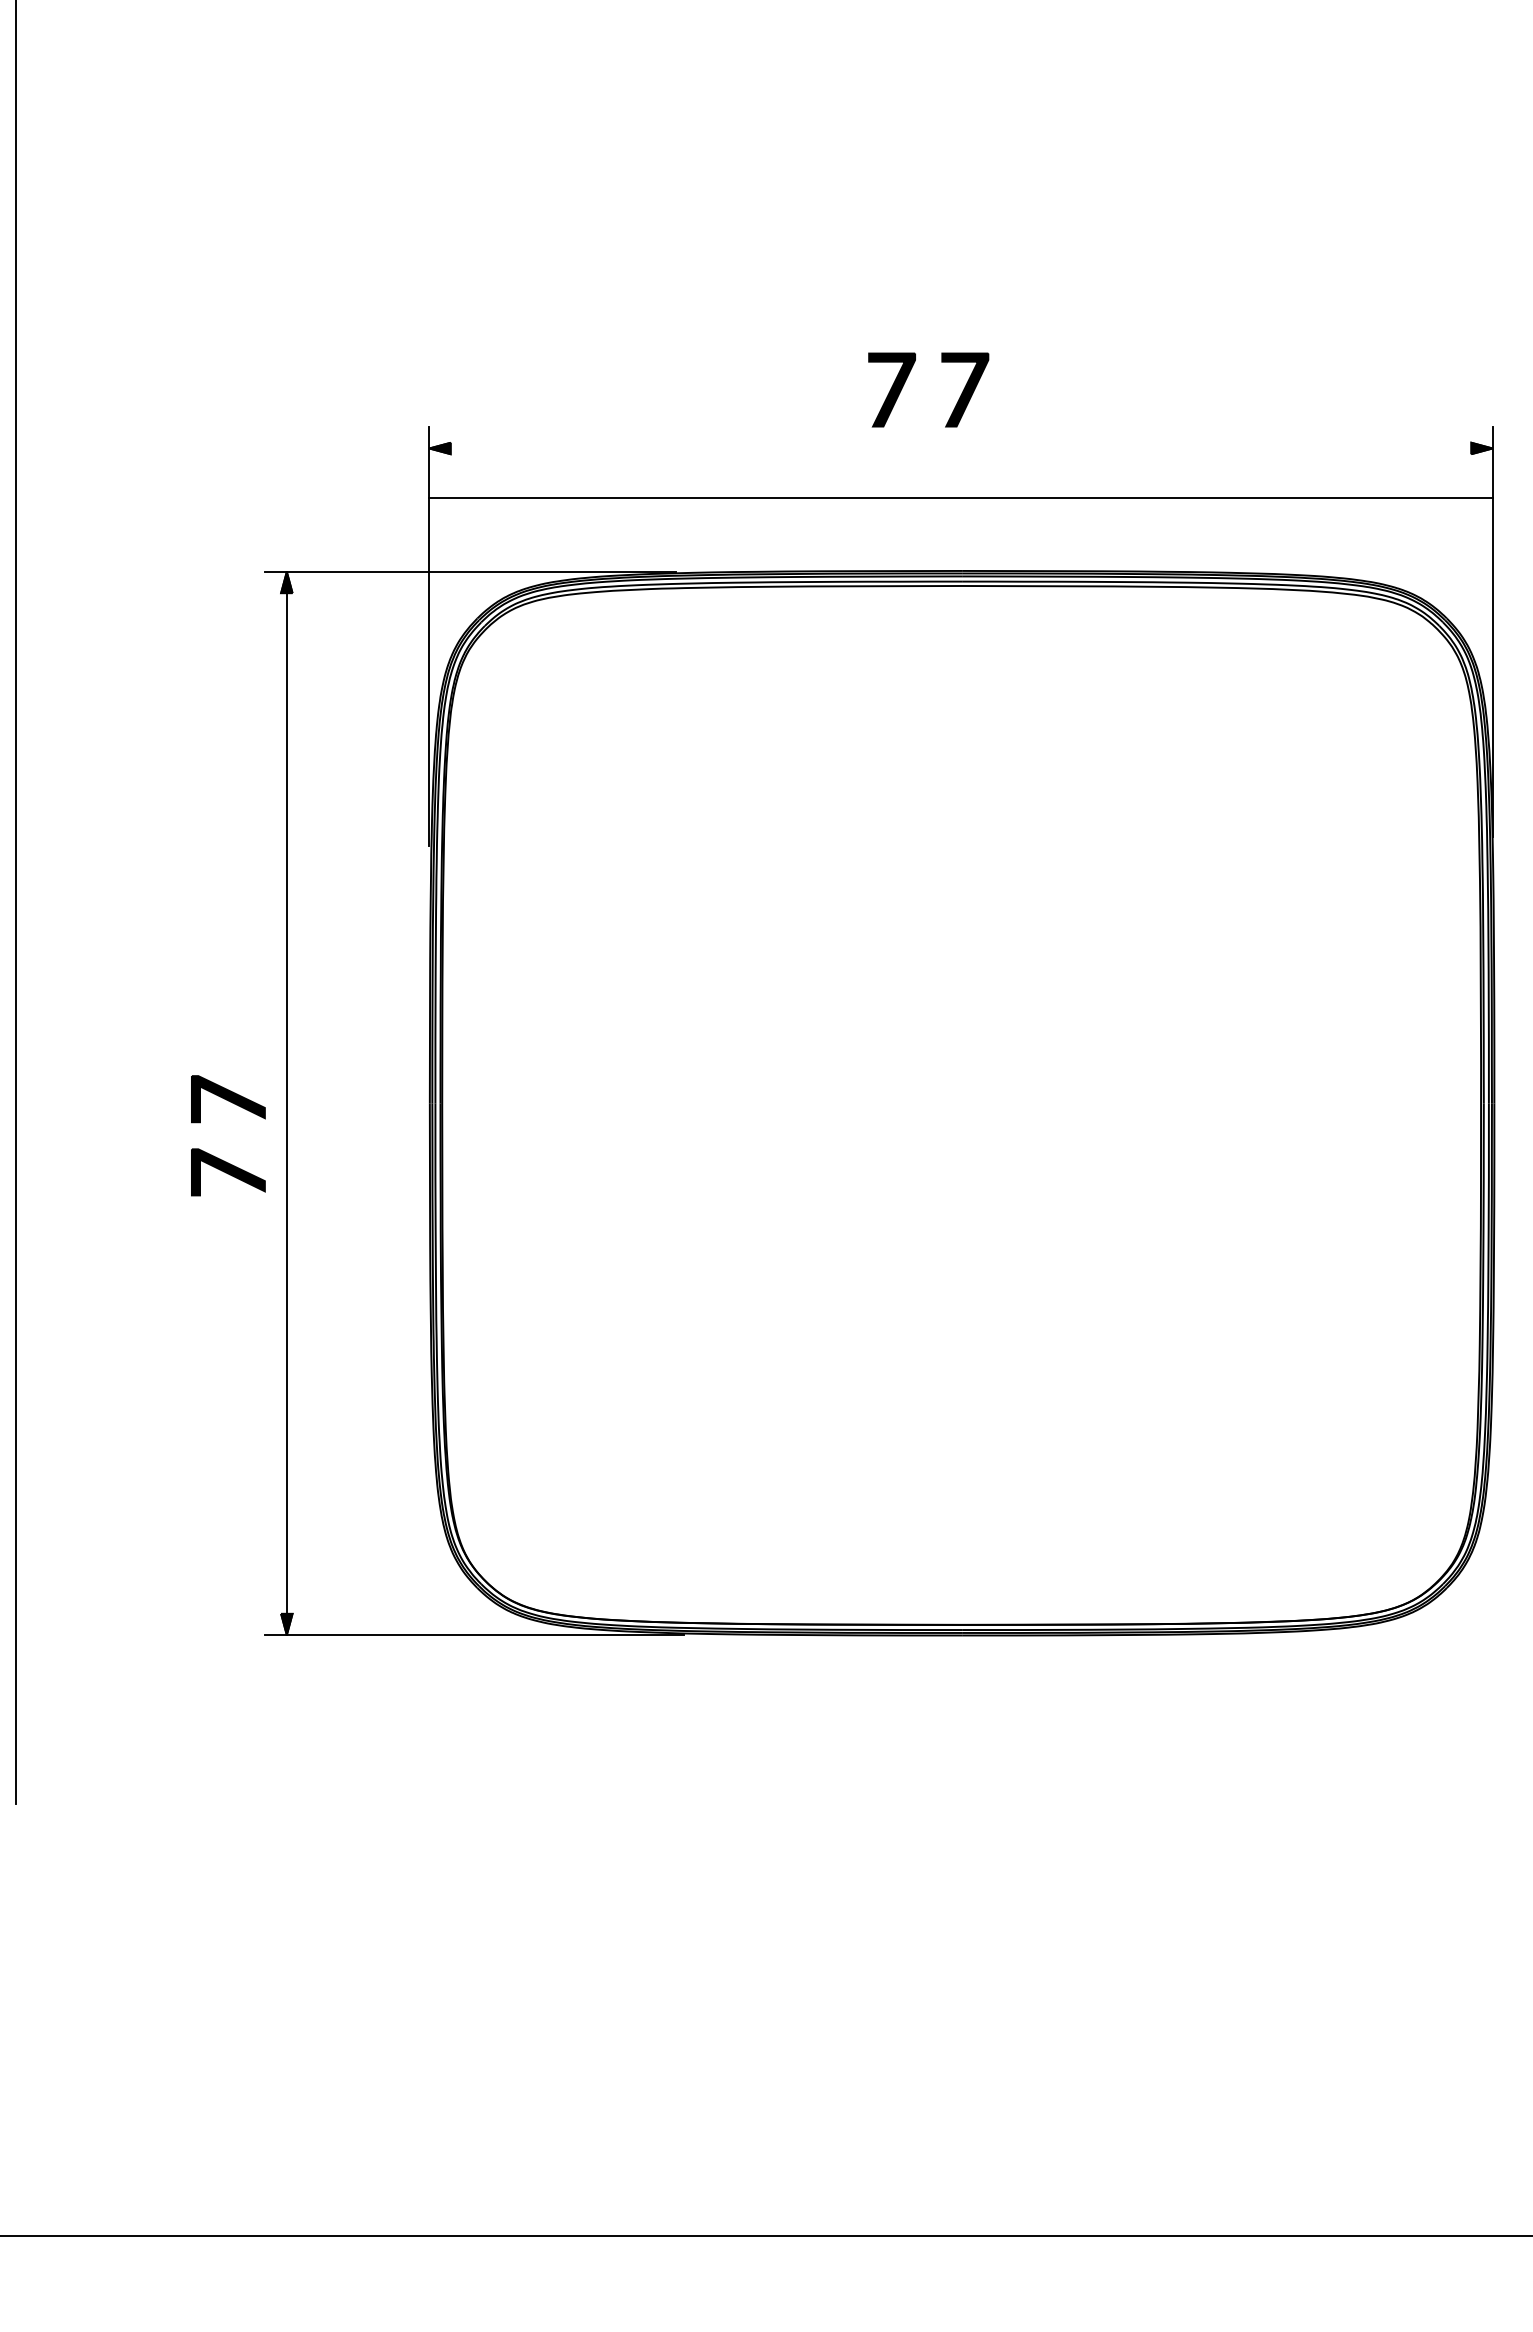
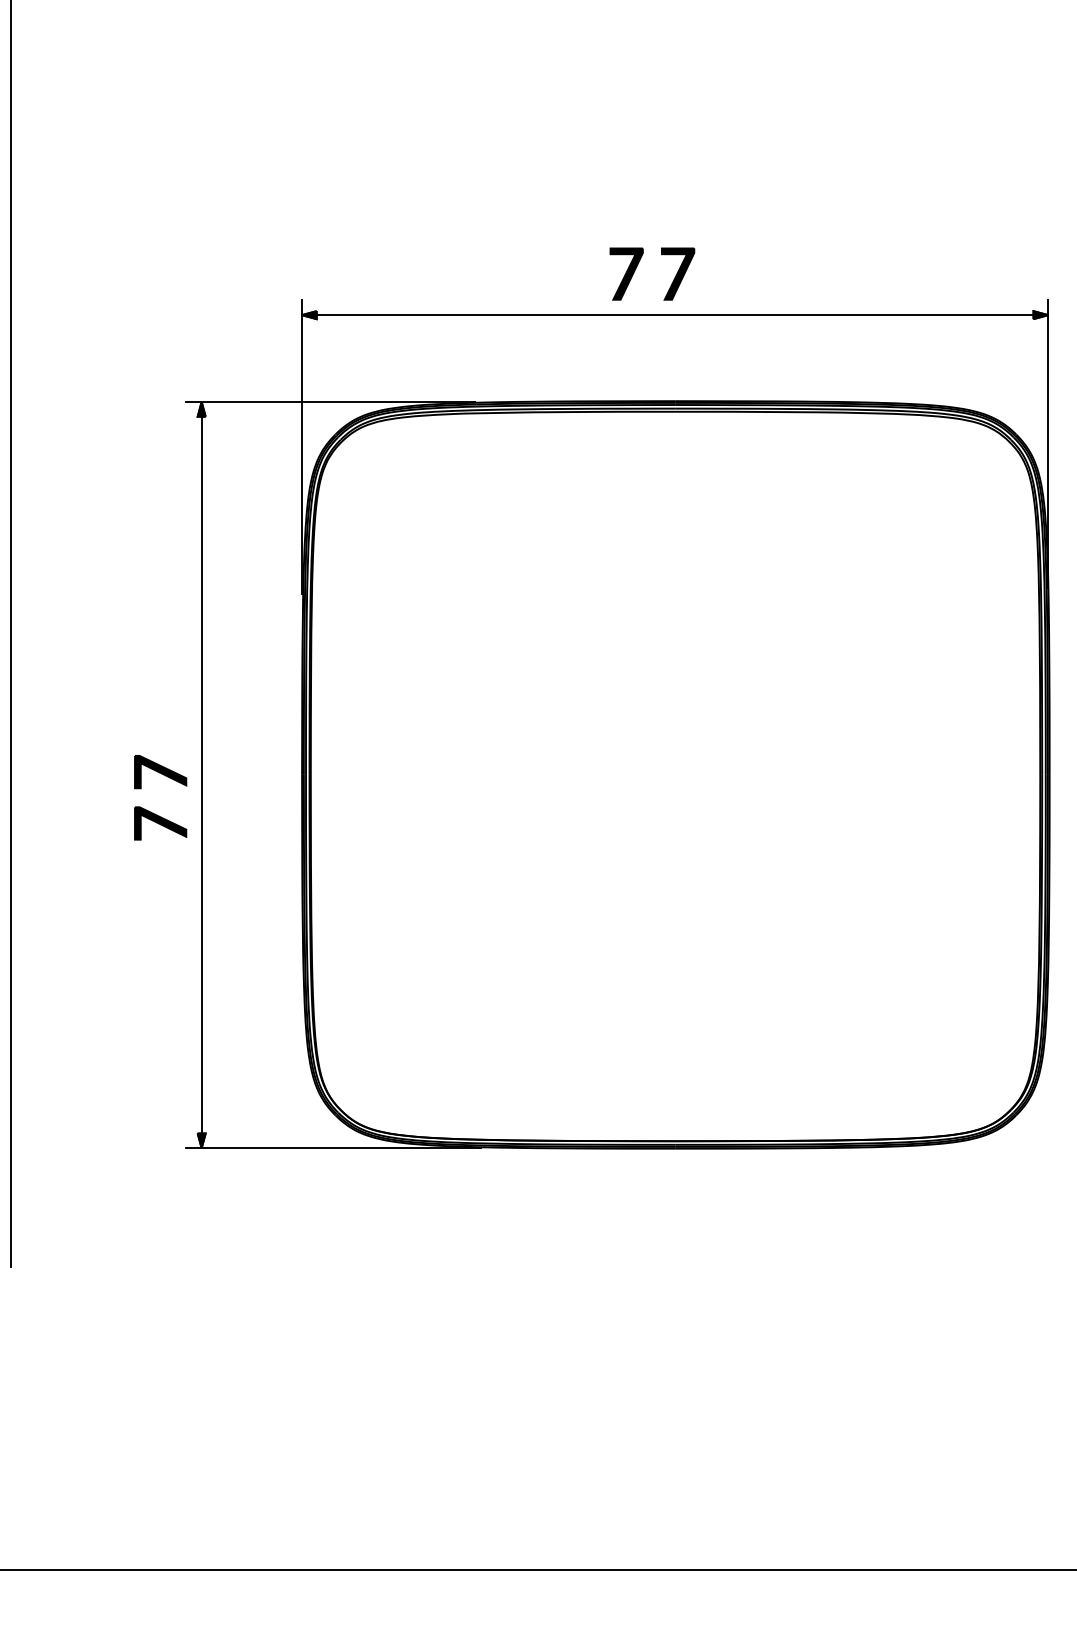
line: (960, 498) -> (674, 315), moved

